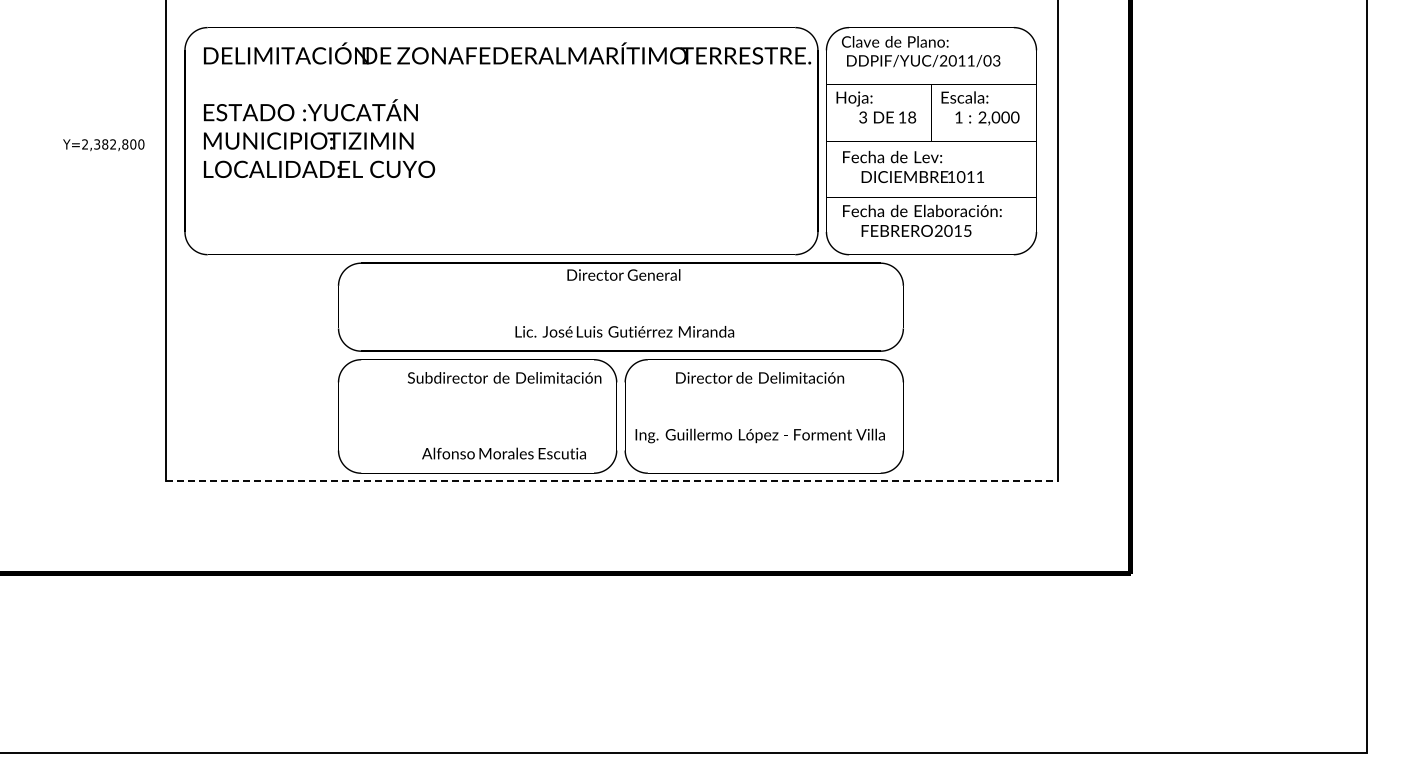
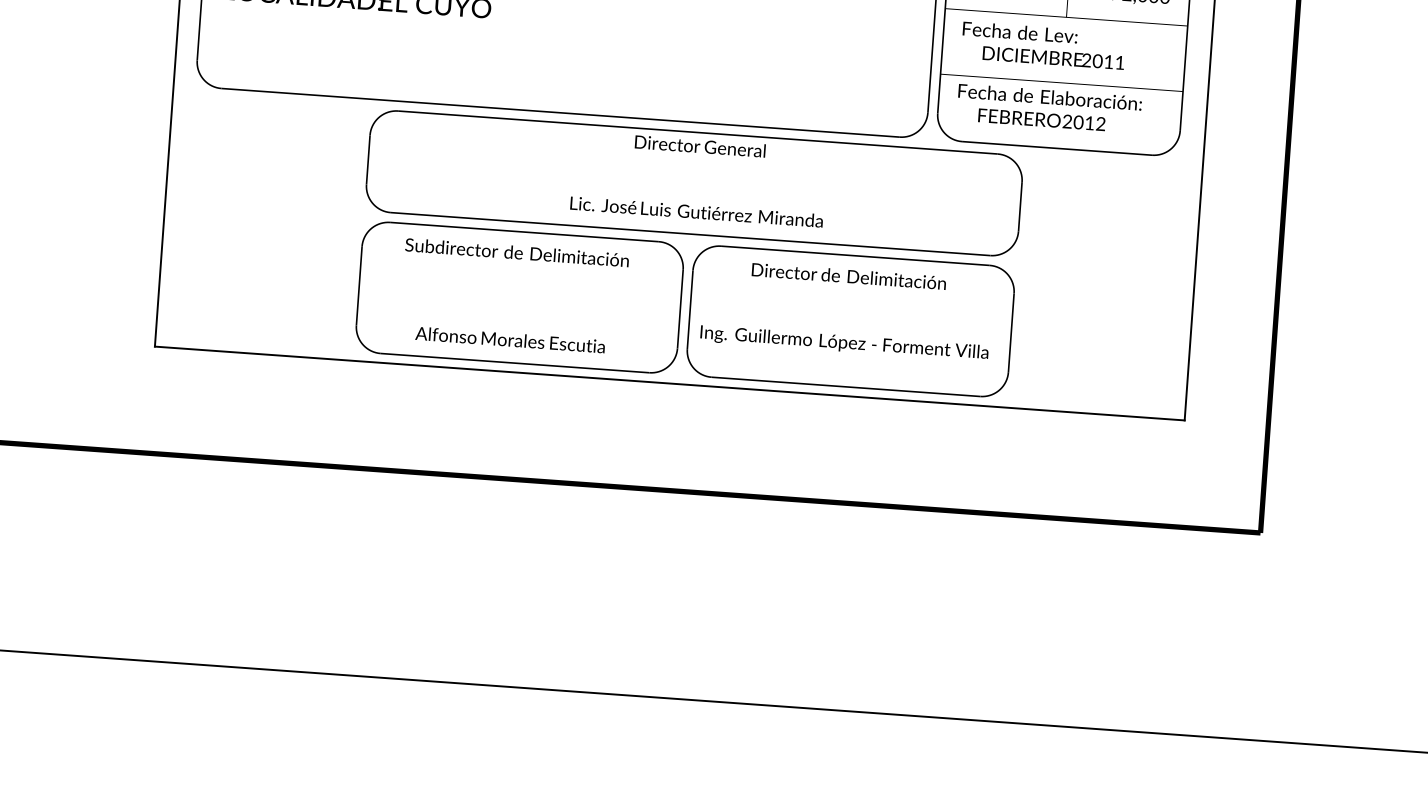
text: (951, 176) -> (1086, 59), 1011 -> 2011
text: (967, 230) -> (1100, 123), 2015 -> 2012
text: (504, 415) -> (513, 296), moved
line: (612, 481) -> (670, 383), dashed -> solid

